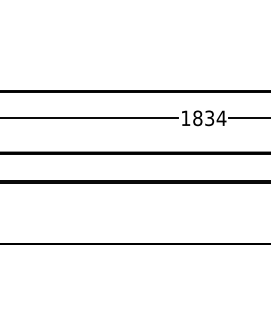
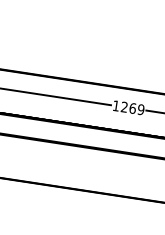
text: (209, 118) -> (132, 108), 1834 -> 1269

